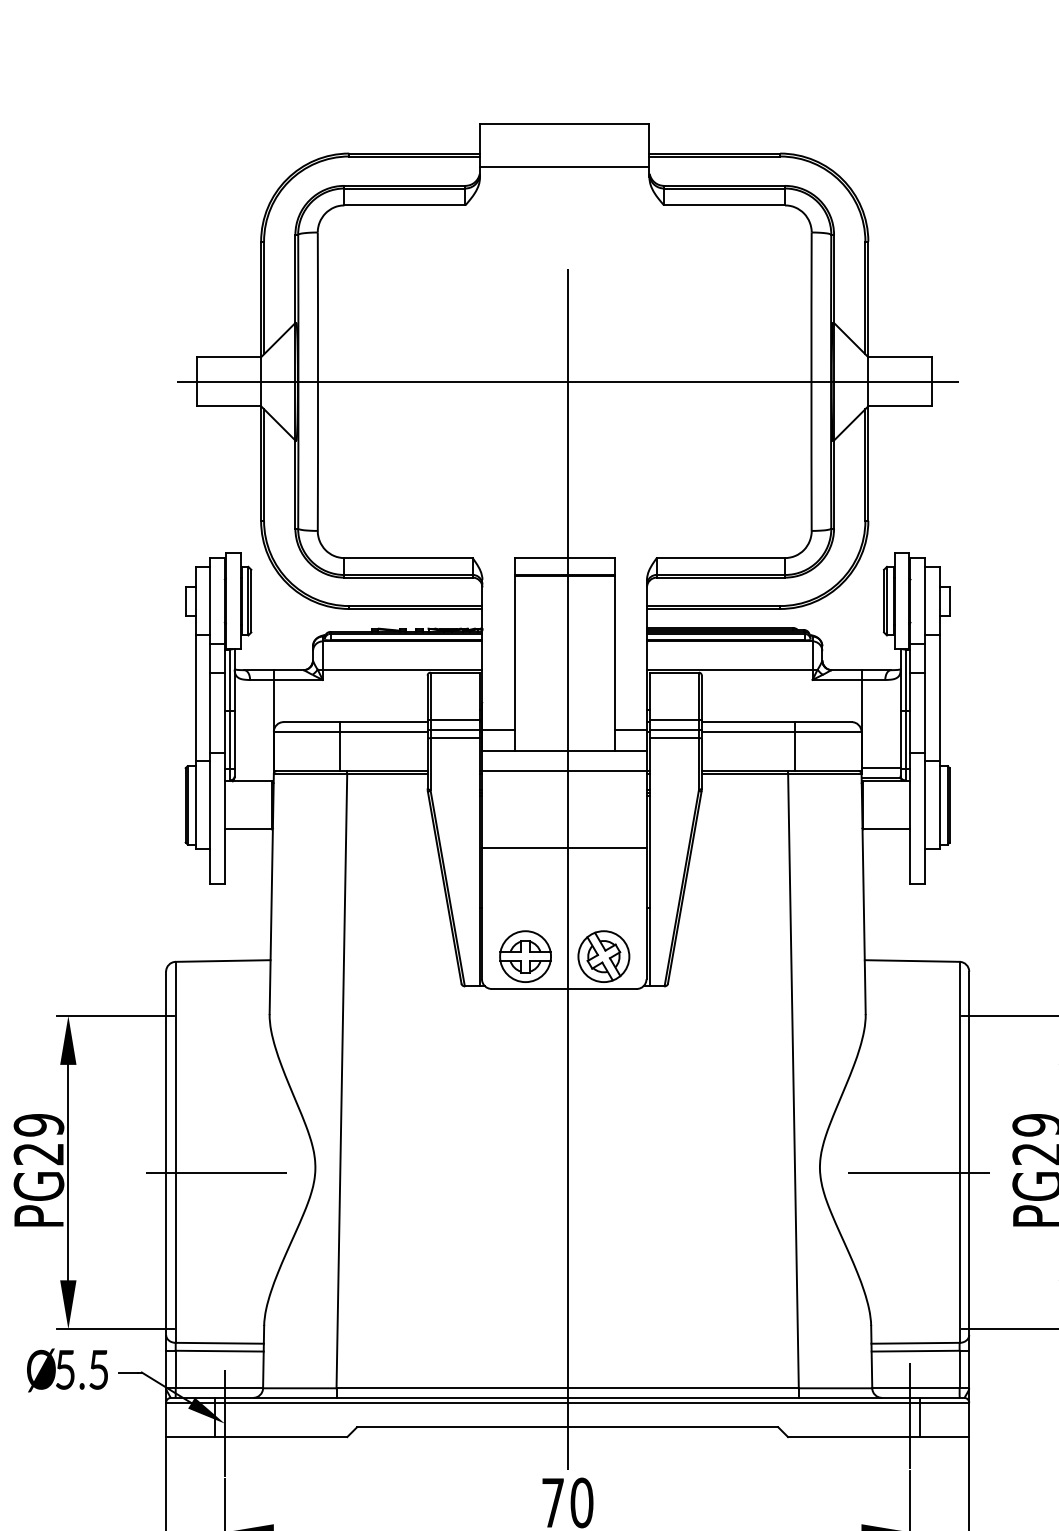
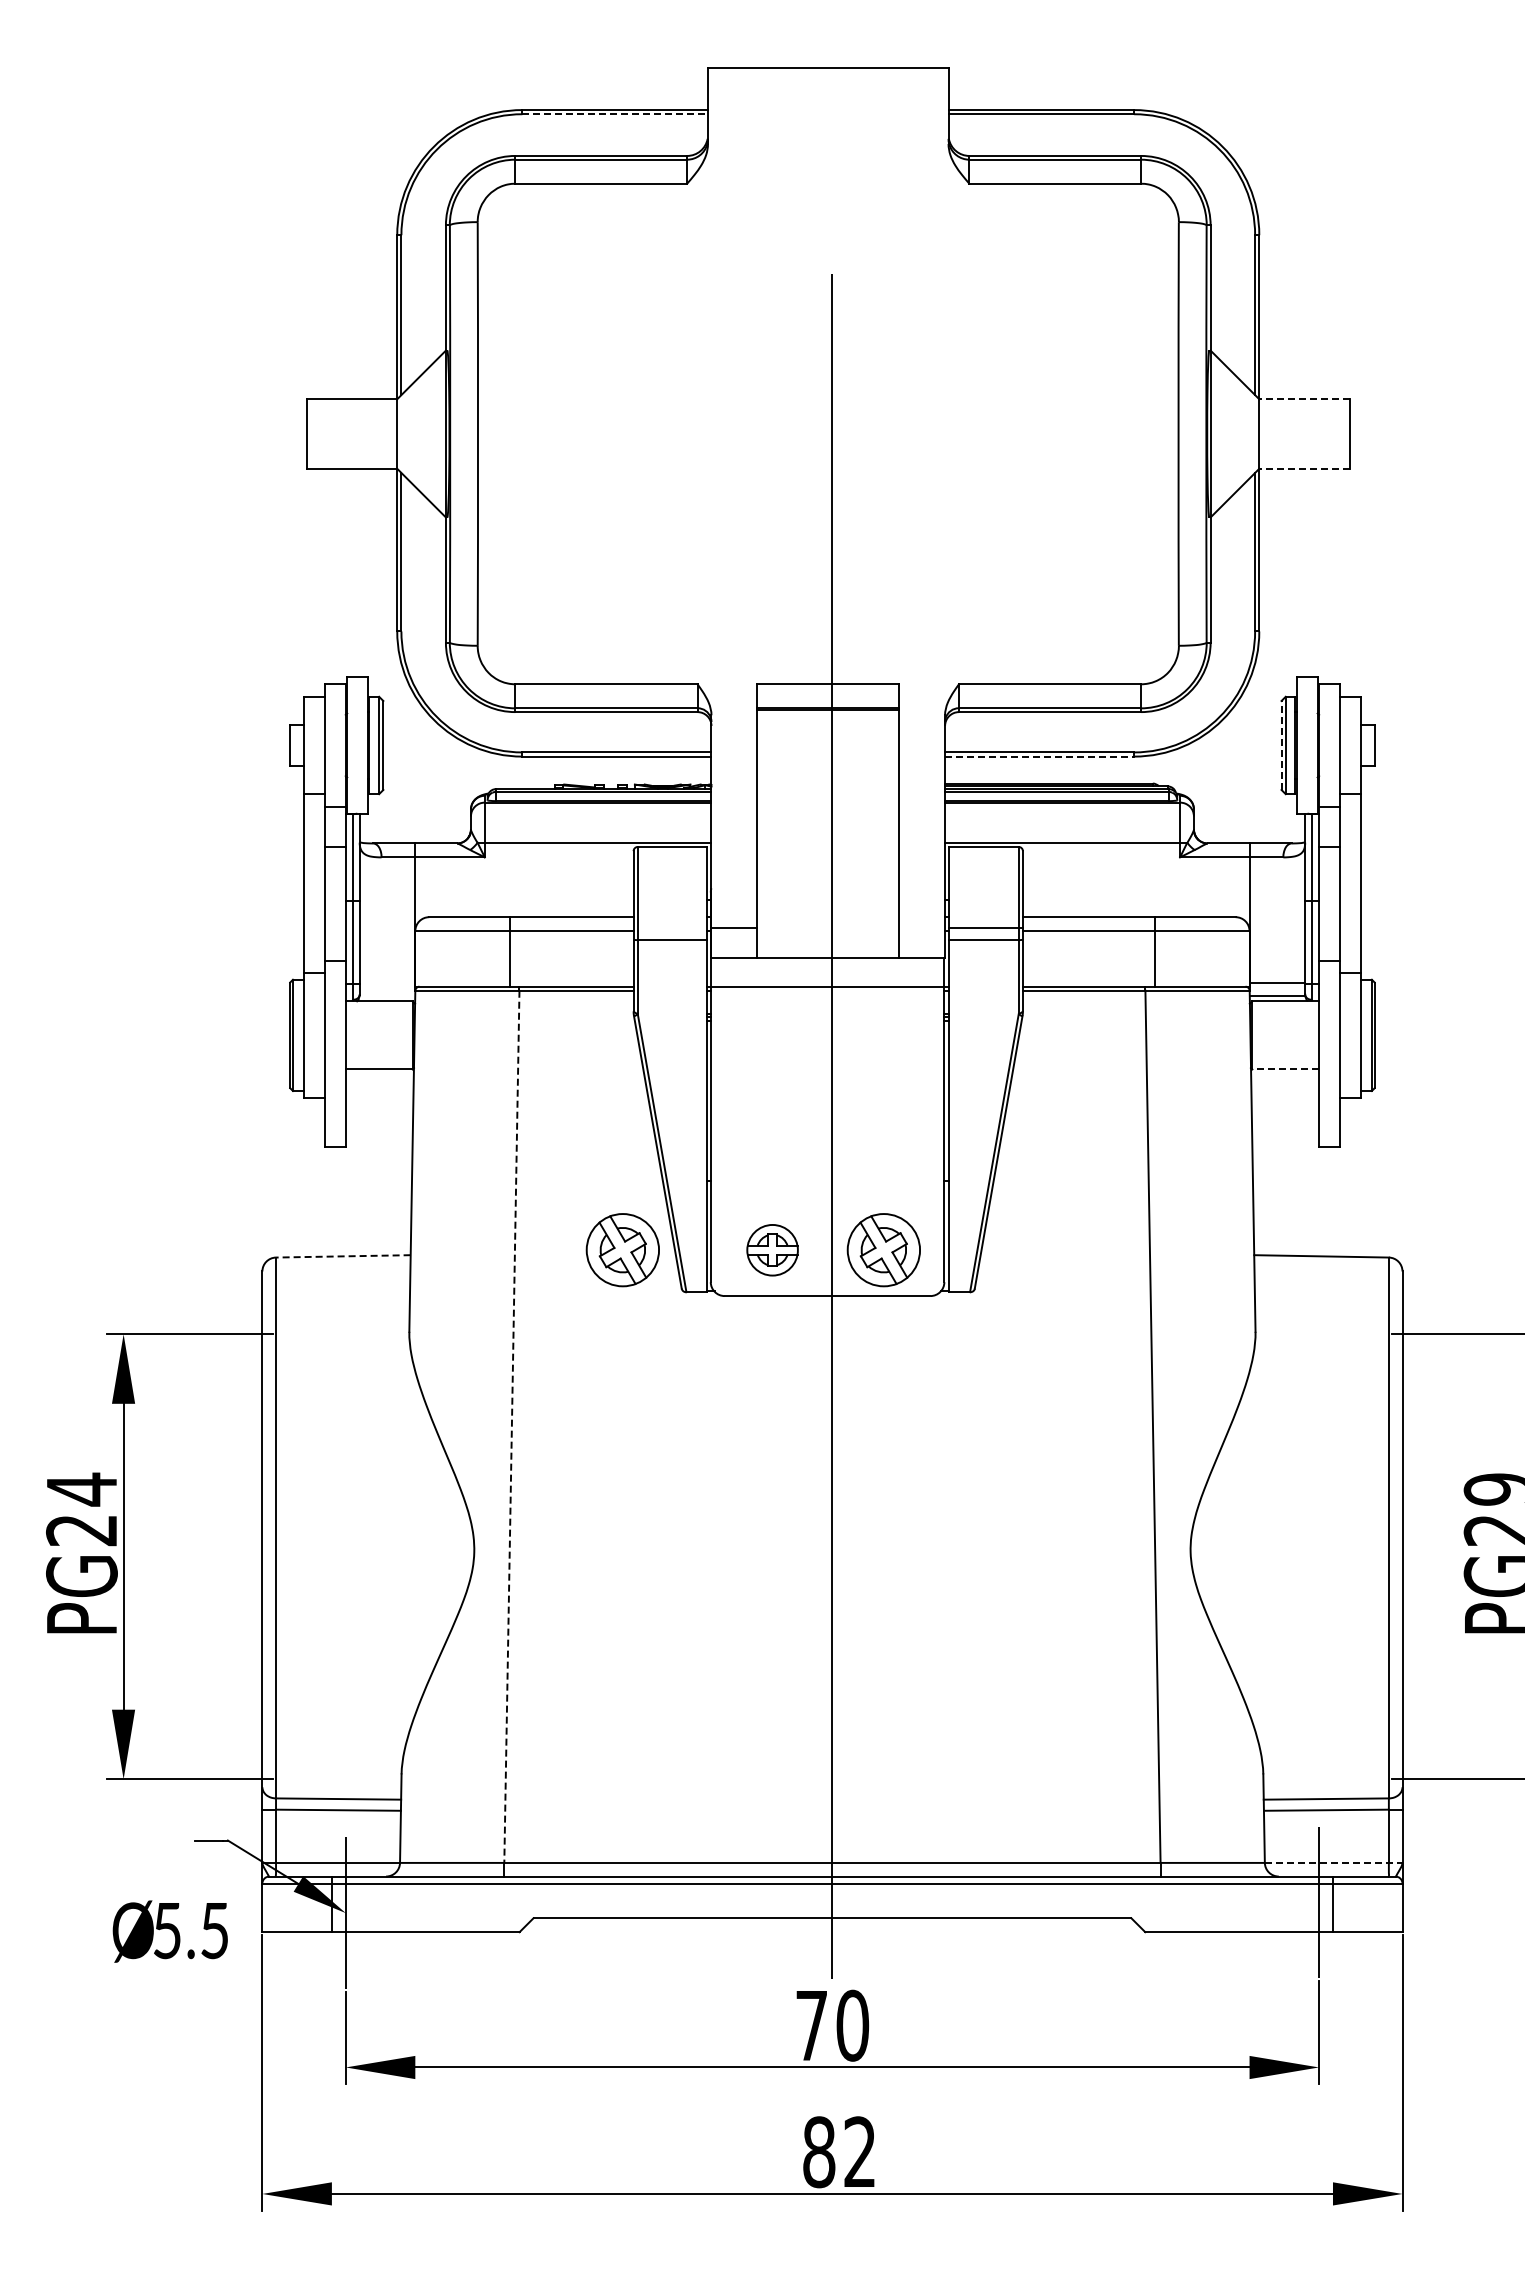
line: (414, 156) -> (615, 114), solid -> dashed
line: (564, 166) -> (828, 128), removed
line: (899, 357) -> (1303, 399), solid -> dashed
line: (567, 382) -> (832, 434), removed
line: (899, 406) -> (1303, 468), solid -> dashed
line: (883, 600) -> (1281, 744), solid -> dashed
line: (713, 608) -> (1039, 756), solid -> dashed
line: (453, 719) -> (670, 913), removed
line: (675, 719) -> (985, 913), removed
line: (631, 729) -> (922, 927), removed
line: (453, 730) -> (670, 928), removed
line: (886, 829) -> (1285, 1069), solid -> dashed
line: (564, 847) -> (827, 1095), removed
part: (419, 956) -> (622, 1250), added
part: (525, 956) -> (772, 1250), size x0.7
line: (222, 961) -> (342, 1256), solid -> dashed
line: (341, 1081) -> (511, 1427), solid -> dashed
text: (38, 1125) -> (81, 1489), PG29 -> PG24
line: (216, 1172) -> (333, 1556), removed
line: (918, 1172) -> (1330, 1556), removed
text: (66, 1370) -> (169, 1931), moved
line: (920, 1387) -> (1333, 1862), solid -> dashed

